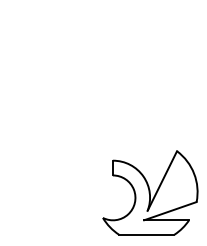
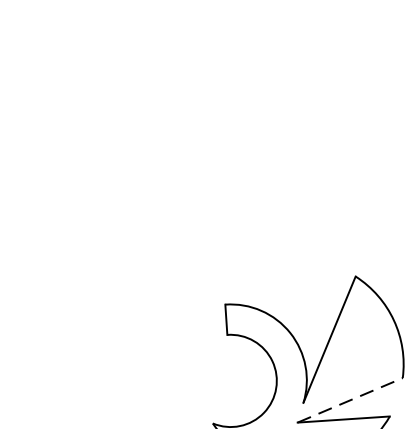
line: (170, 211) -> (350, 401), solid -> dashed

